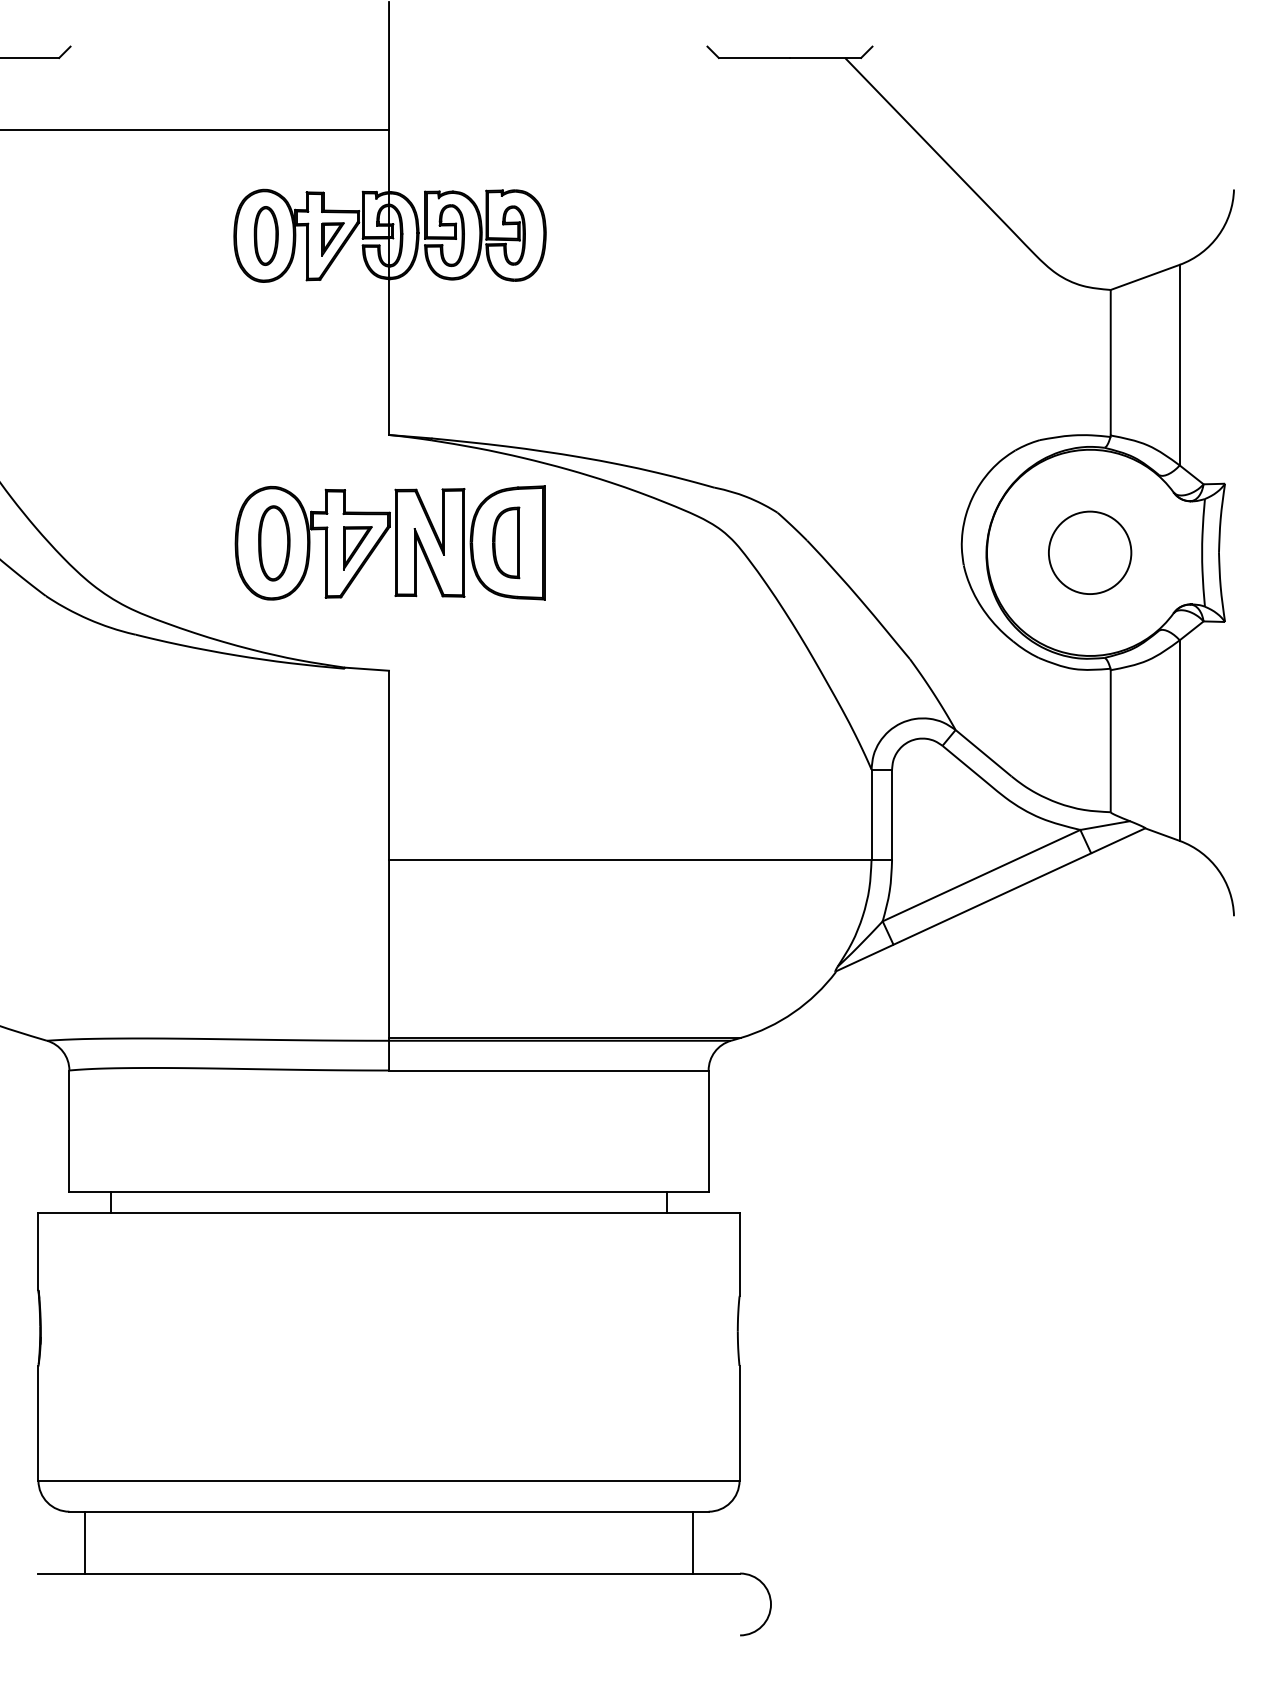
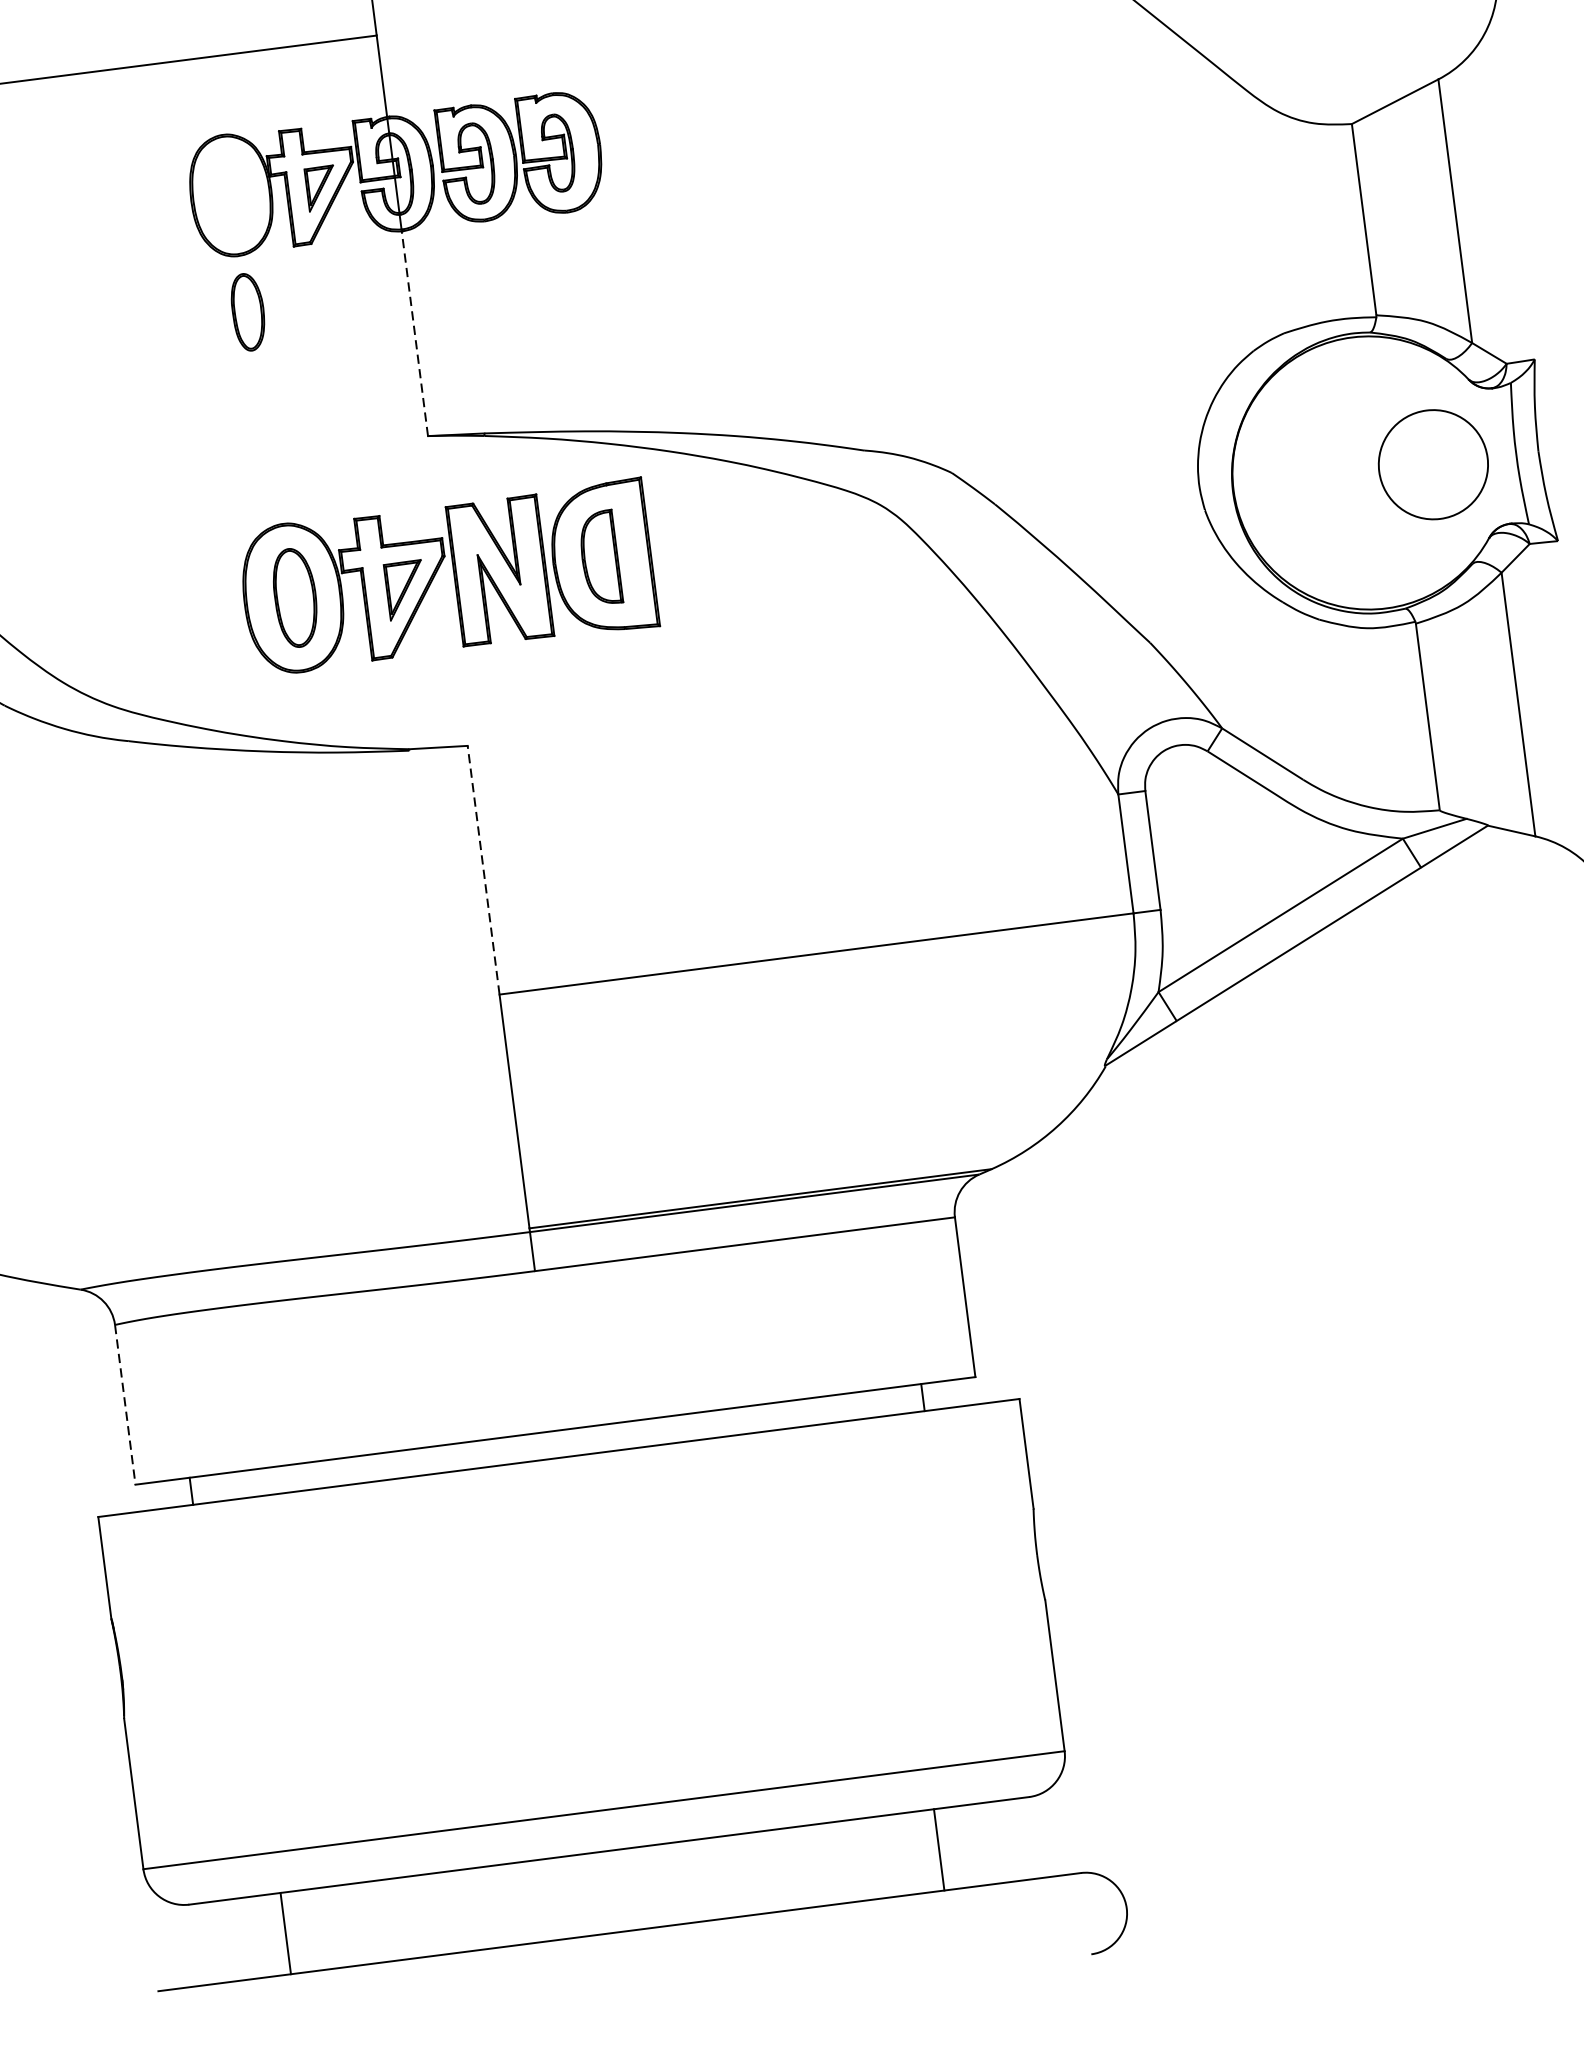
part: (265, 235) -> (247, 311), moved
line: (389, 357) -> (415, 334), solid -> dashed
circle: (1090, 552) -> (1433, 464), moved
line: (389, 765) -> (484, 870), solid -> dashed
line: (69, 1131) -> (125, 1405), solid -> dashed
line: (84, 1542) -> (285, 1933), moved
line: (693, 1542) -> (939, 1849), moved

